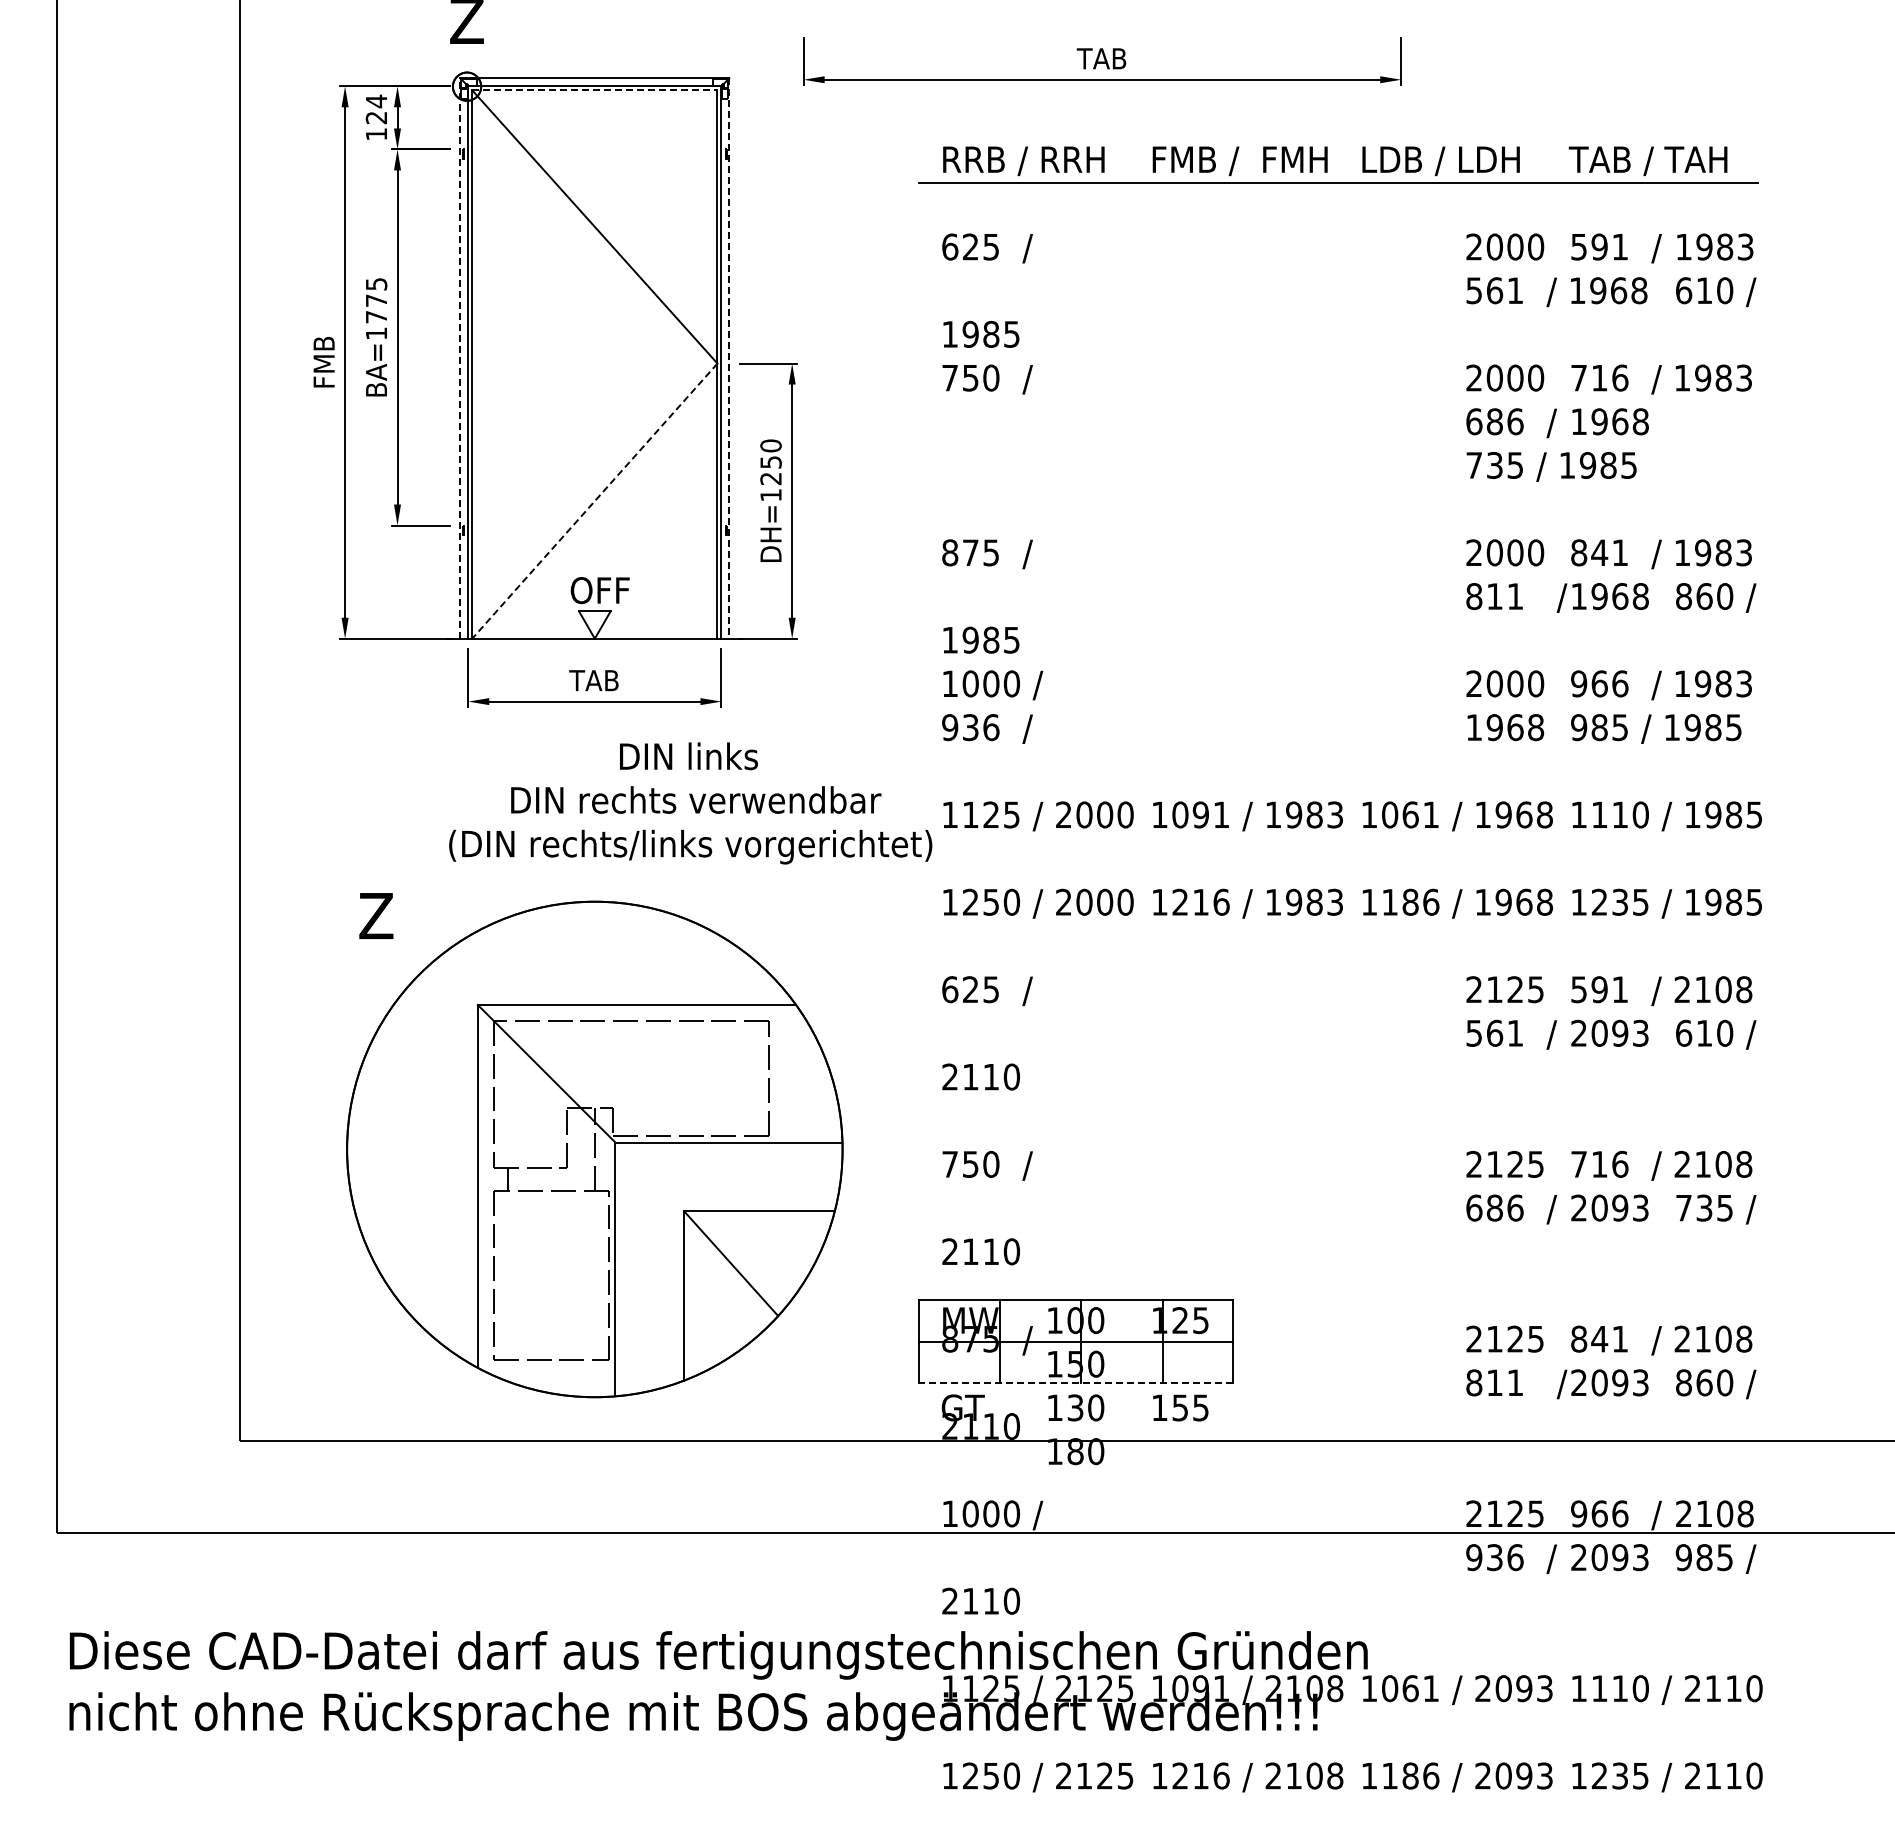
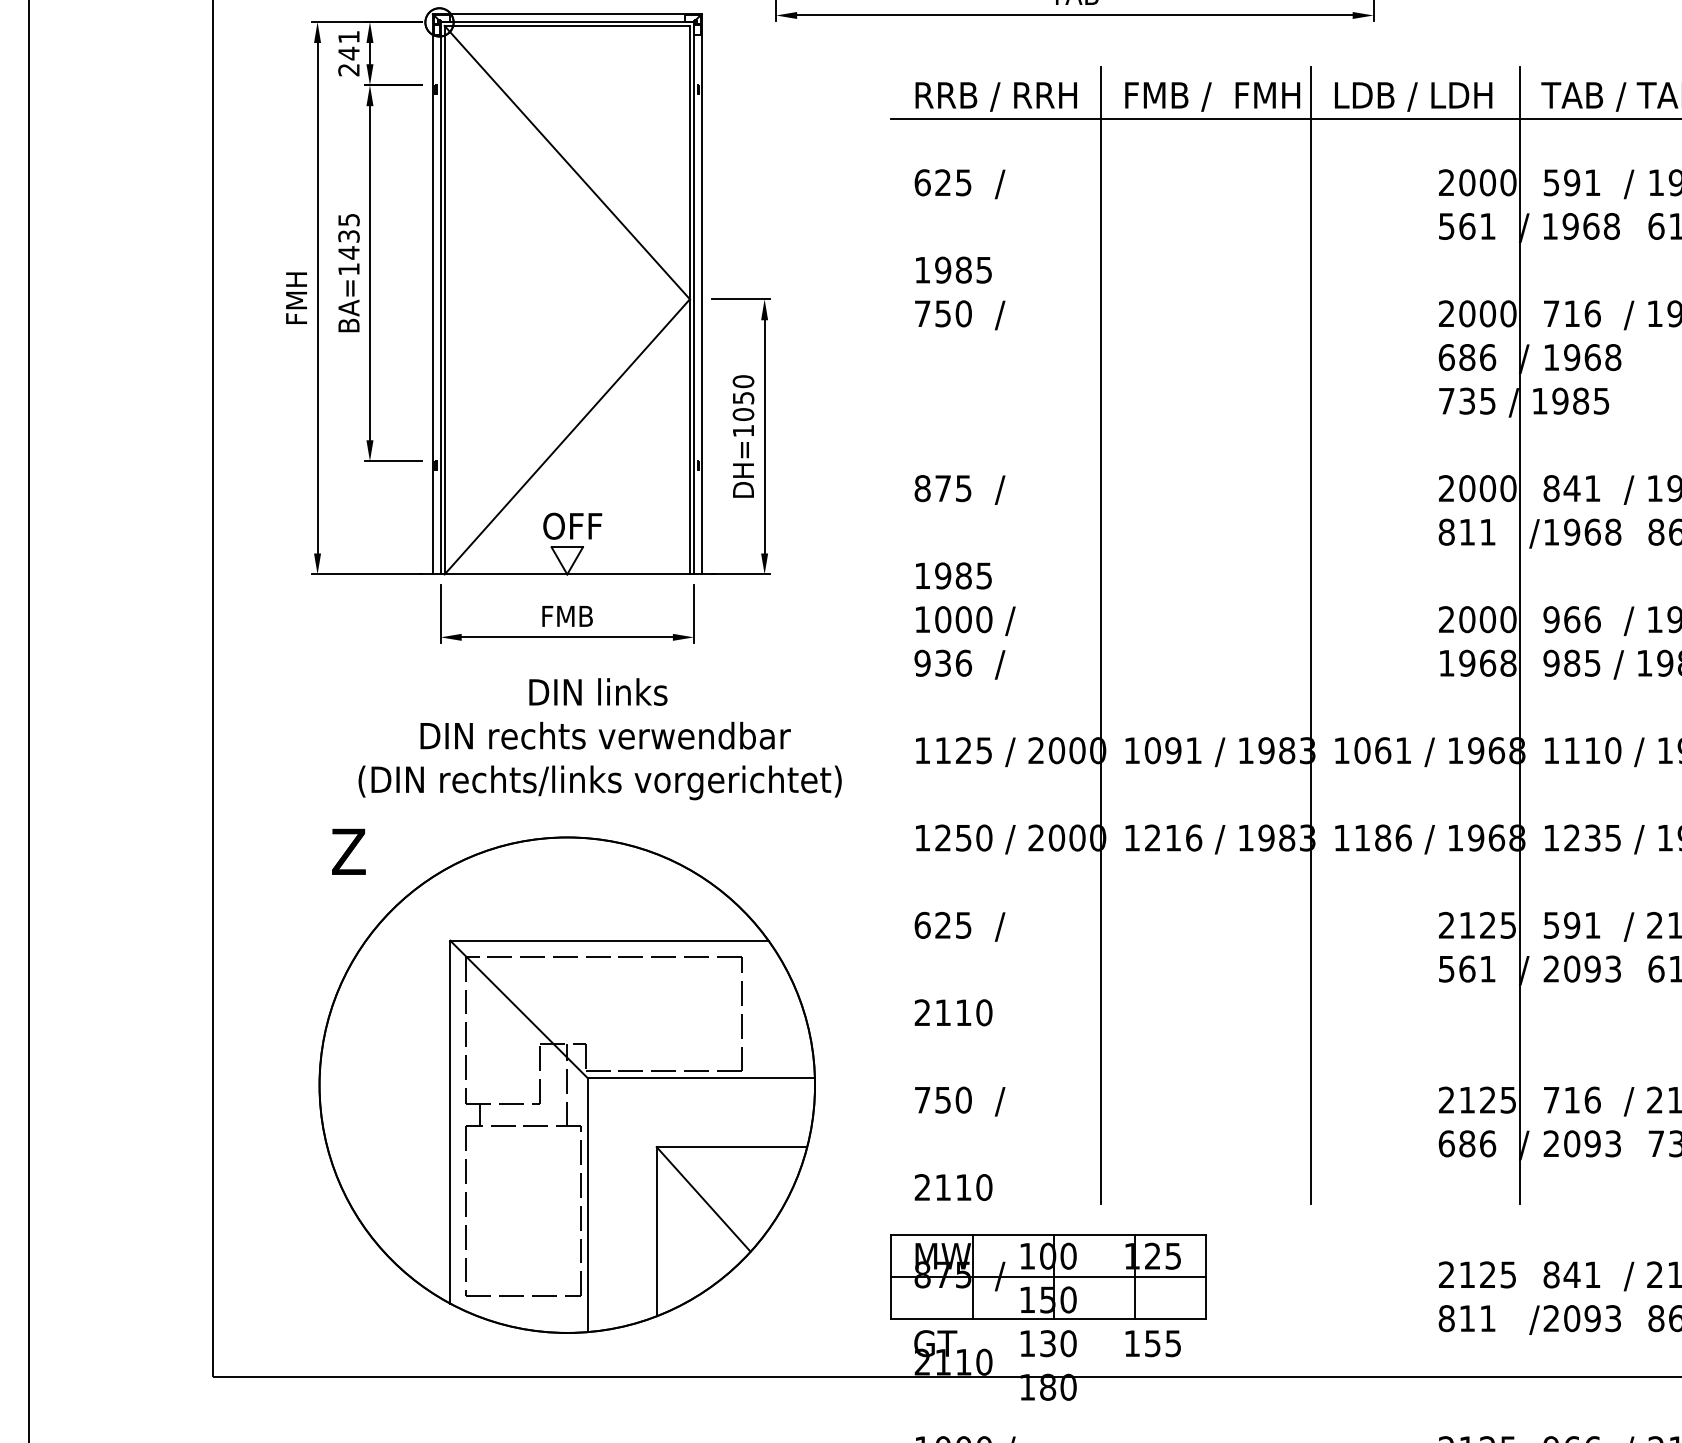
line: (594, 90) -> (566, 26), dashed -> solid
text: (375, 117) -> (347, 53), 124 -> 241
text: (376, 309) -> (348, 245), BA=1775 -> BA=1435
line: (460, 358) -> (432, 294), dashed -> solid
line: (729, 359) -> (701, 295), dashed -> solid
text: (323, 362) -> (295, 298), FMB -> FMH
text: (770, 478) -> (742, 414), DH=1250 -> DH=1050
line: (594, 501) -> (566, 437), dashed -> solid
text: (594, 680) -> (566, 616), TAB -> FMB
line: (1128, 699) -> (1100, 635), added
line: (1338, 699) -> (1310, 635), added
line: (1547, 699) -> (1519, 635), added
text: (690, 803) -> (599, 739), moved
line: (1075, 1383) -> (1047, 1319), dashed -> solid

